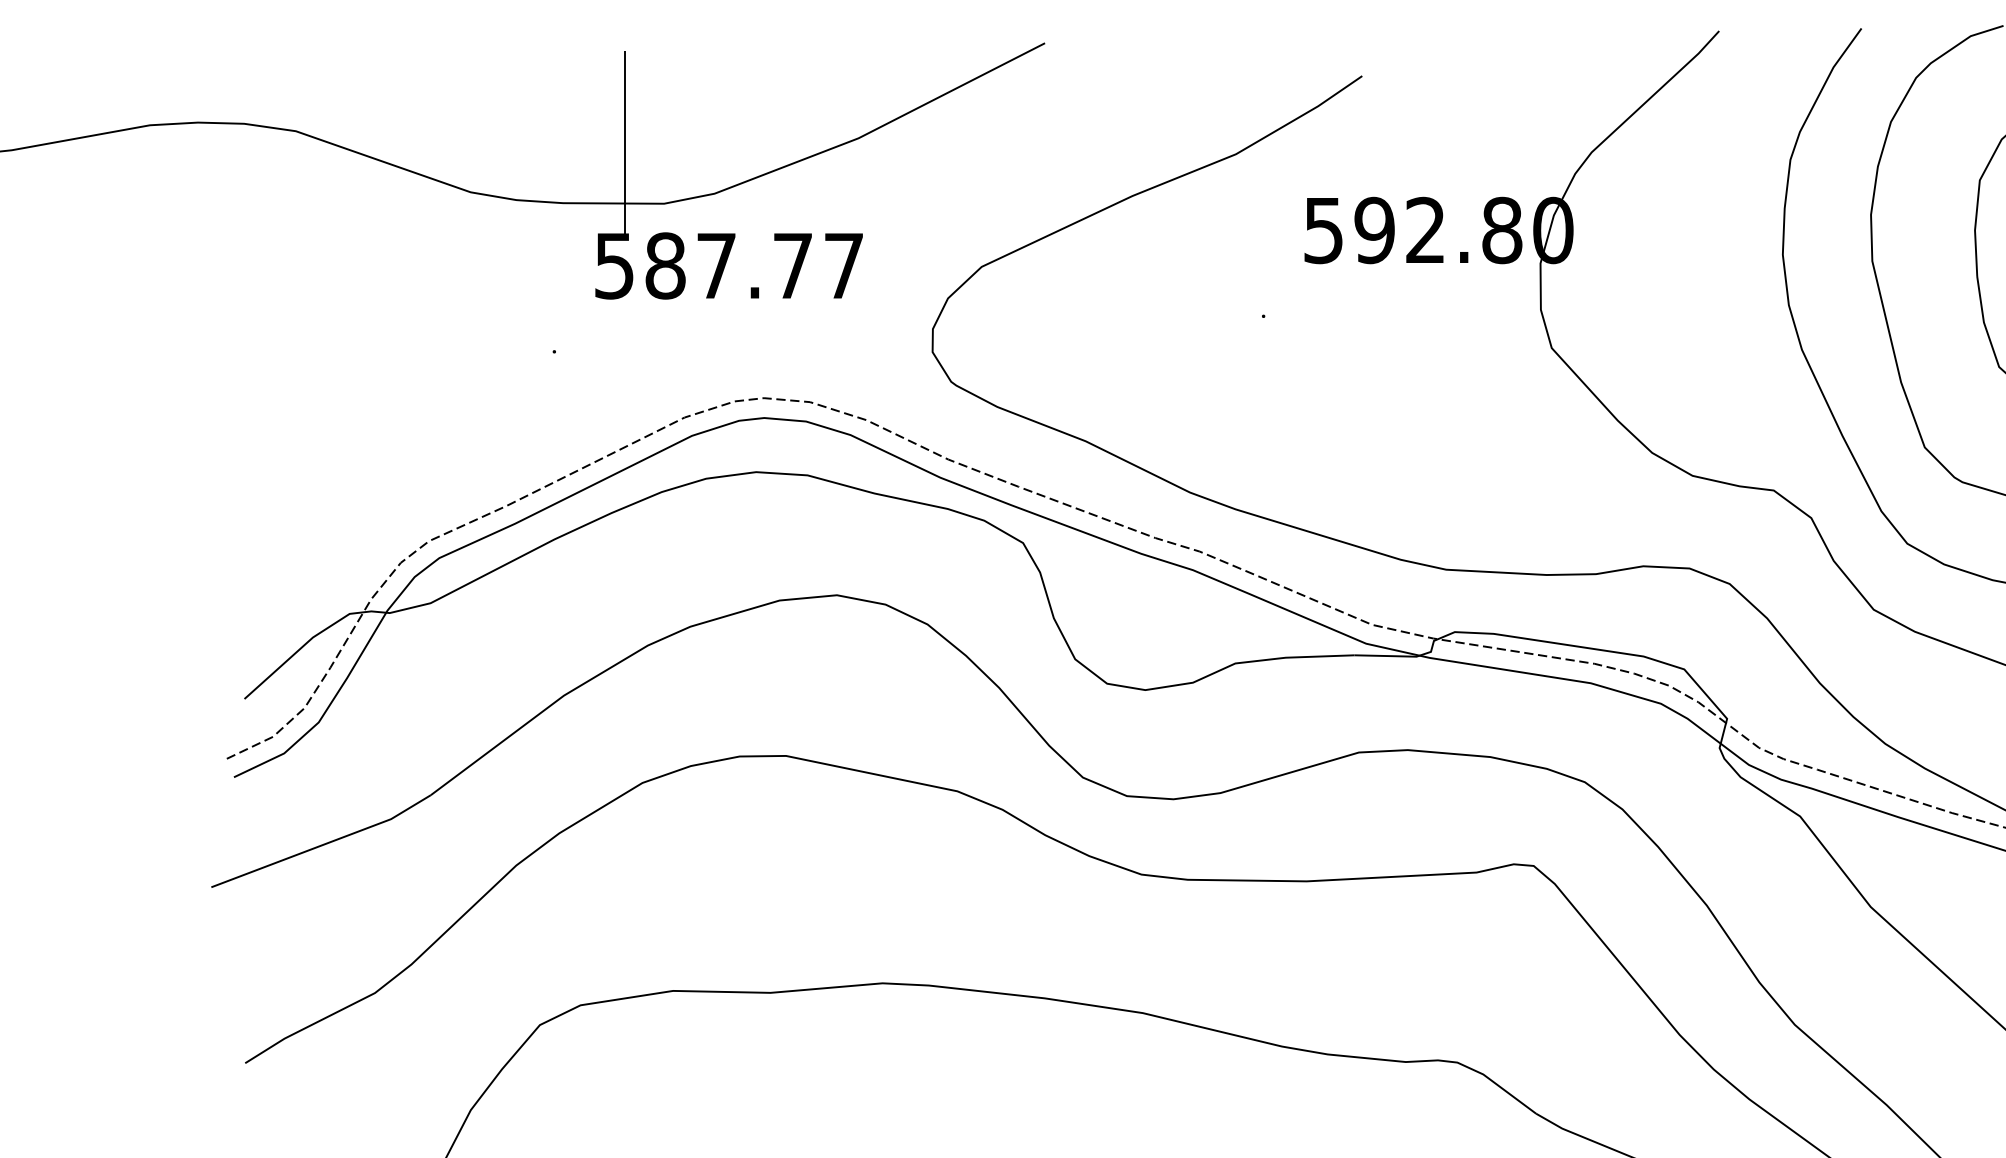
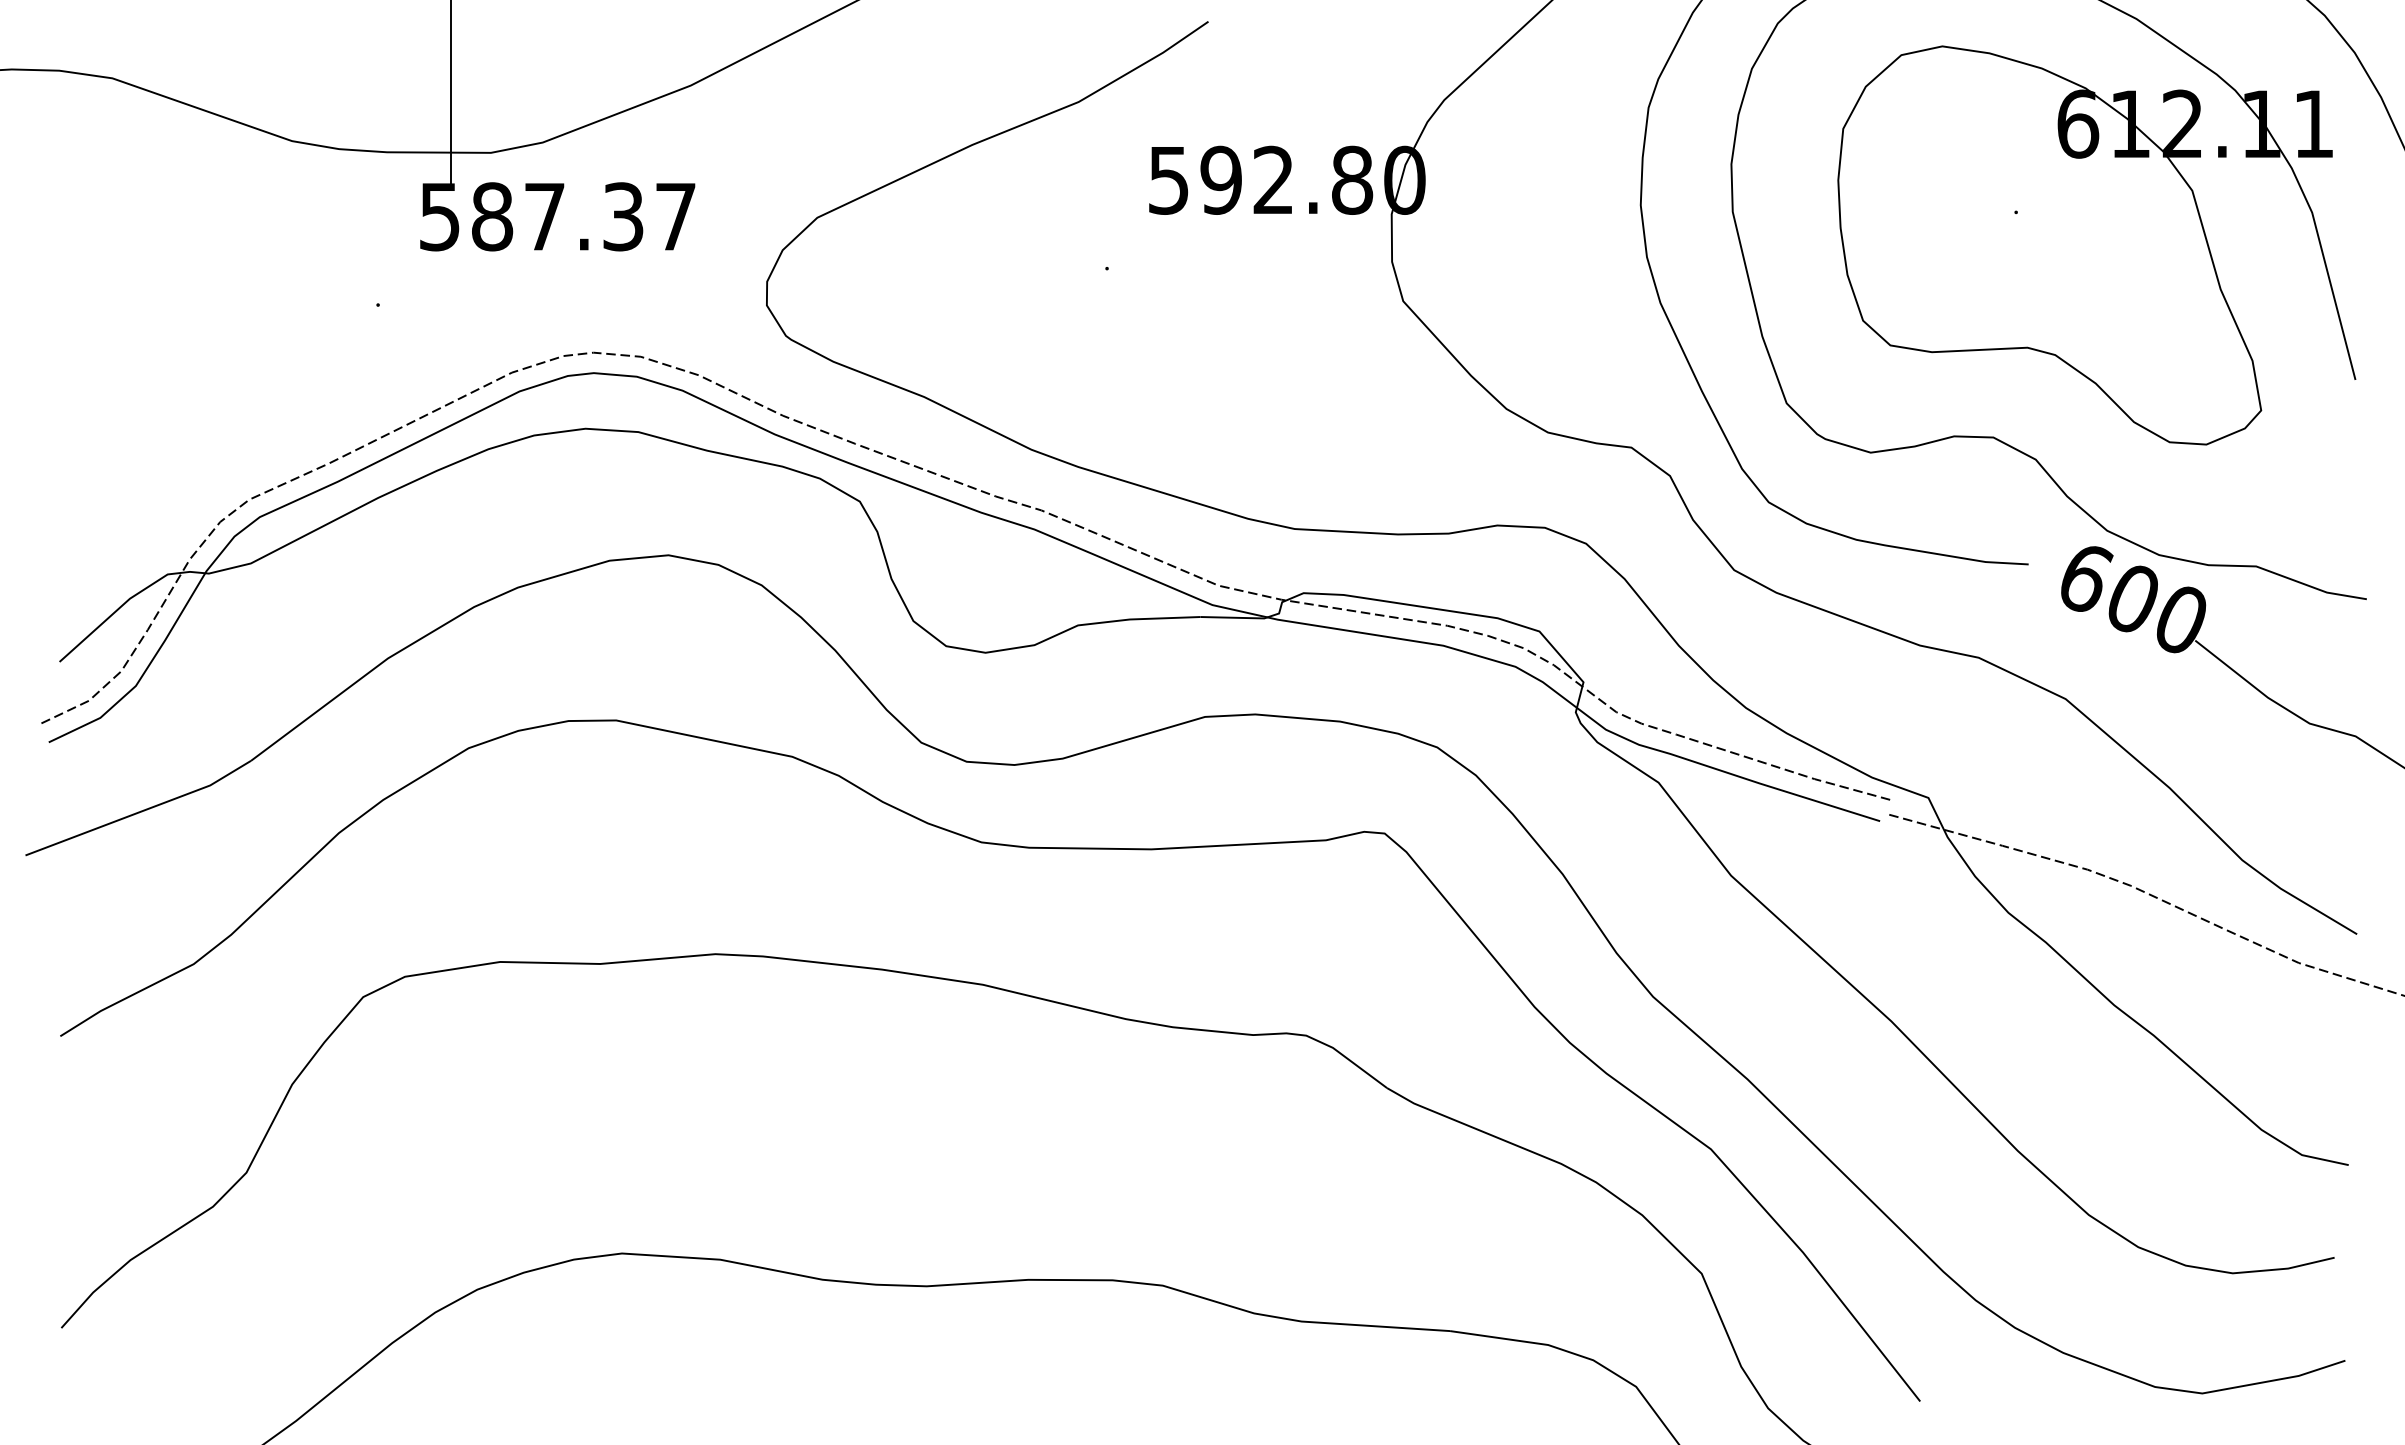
text: (793, 265) -> (623, 216), 587.77 -> 587.37

